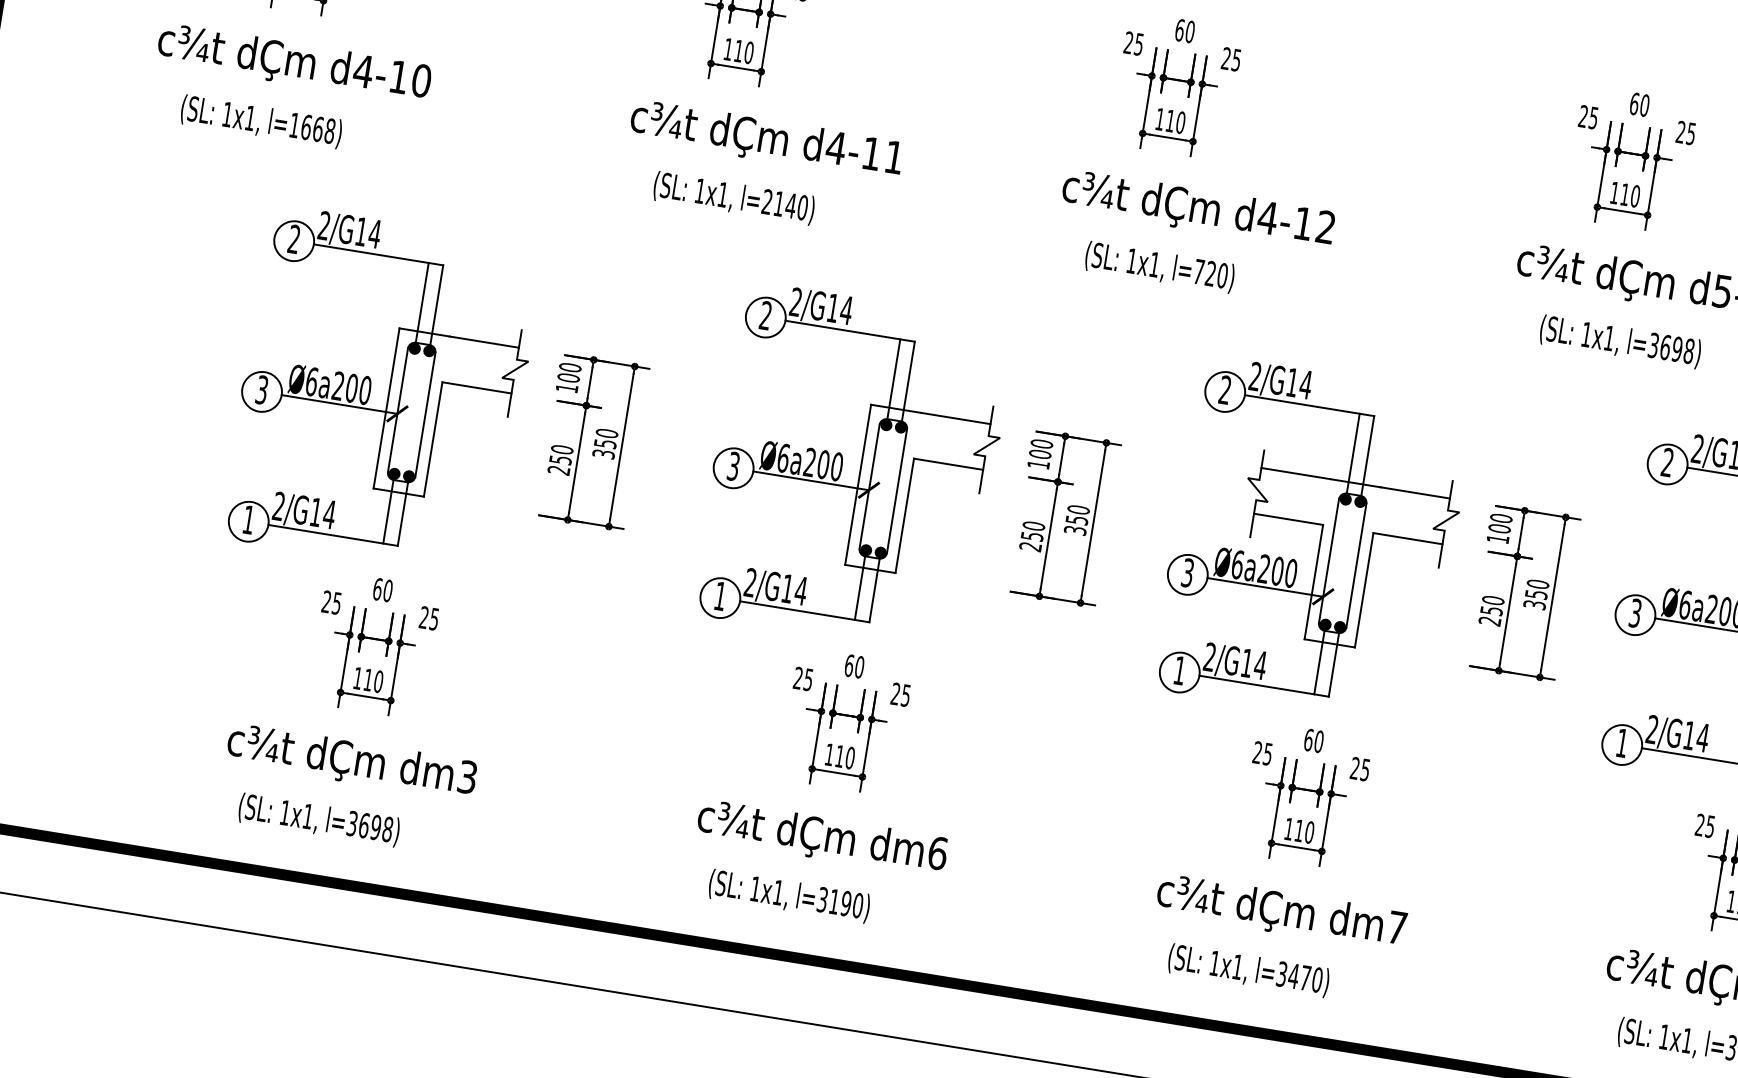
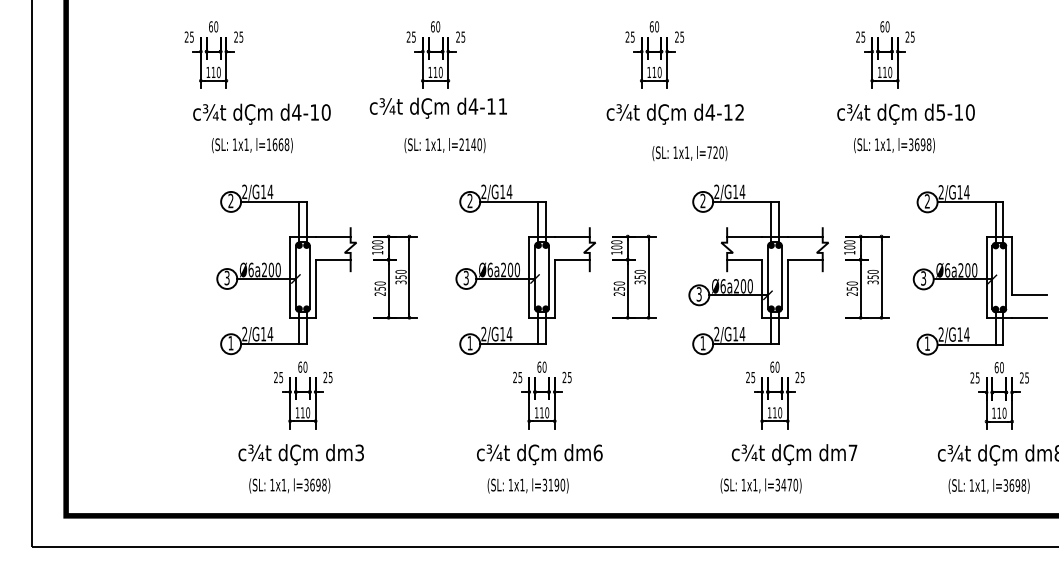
text: (293, 62) -> (261, 113), moved
text: (259, 121) -> (251, 145), moved
text: (764, 138) -> (437, 107), moved
text: (1159, 267) -> (689, 153), moved
text: (1281, 912) -> (794, 454), moved

